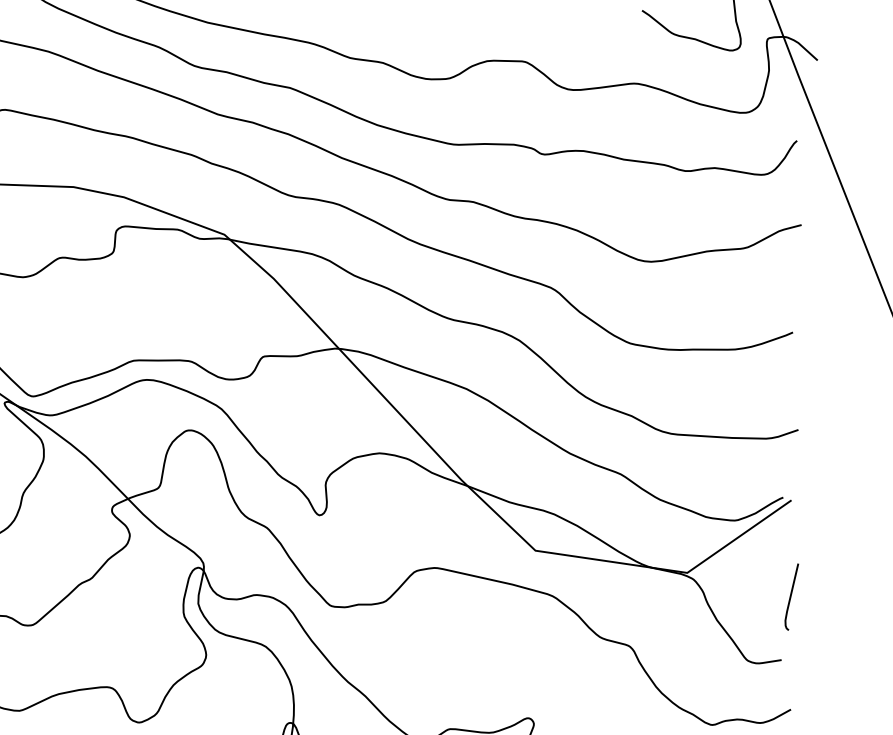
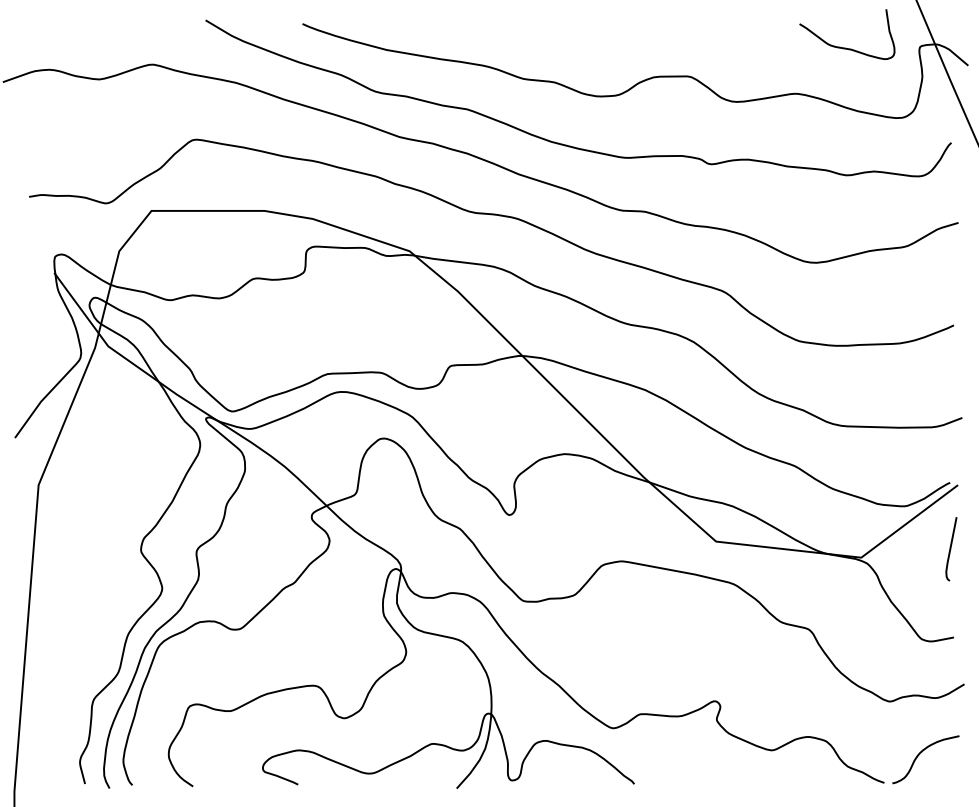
curve: (791, 597) -> (951, 549), moved

